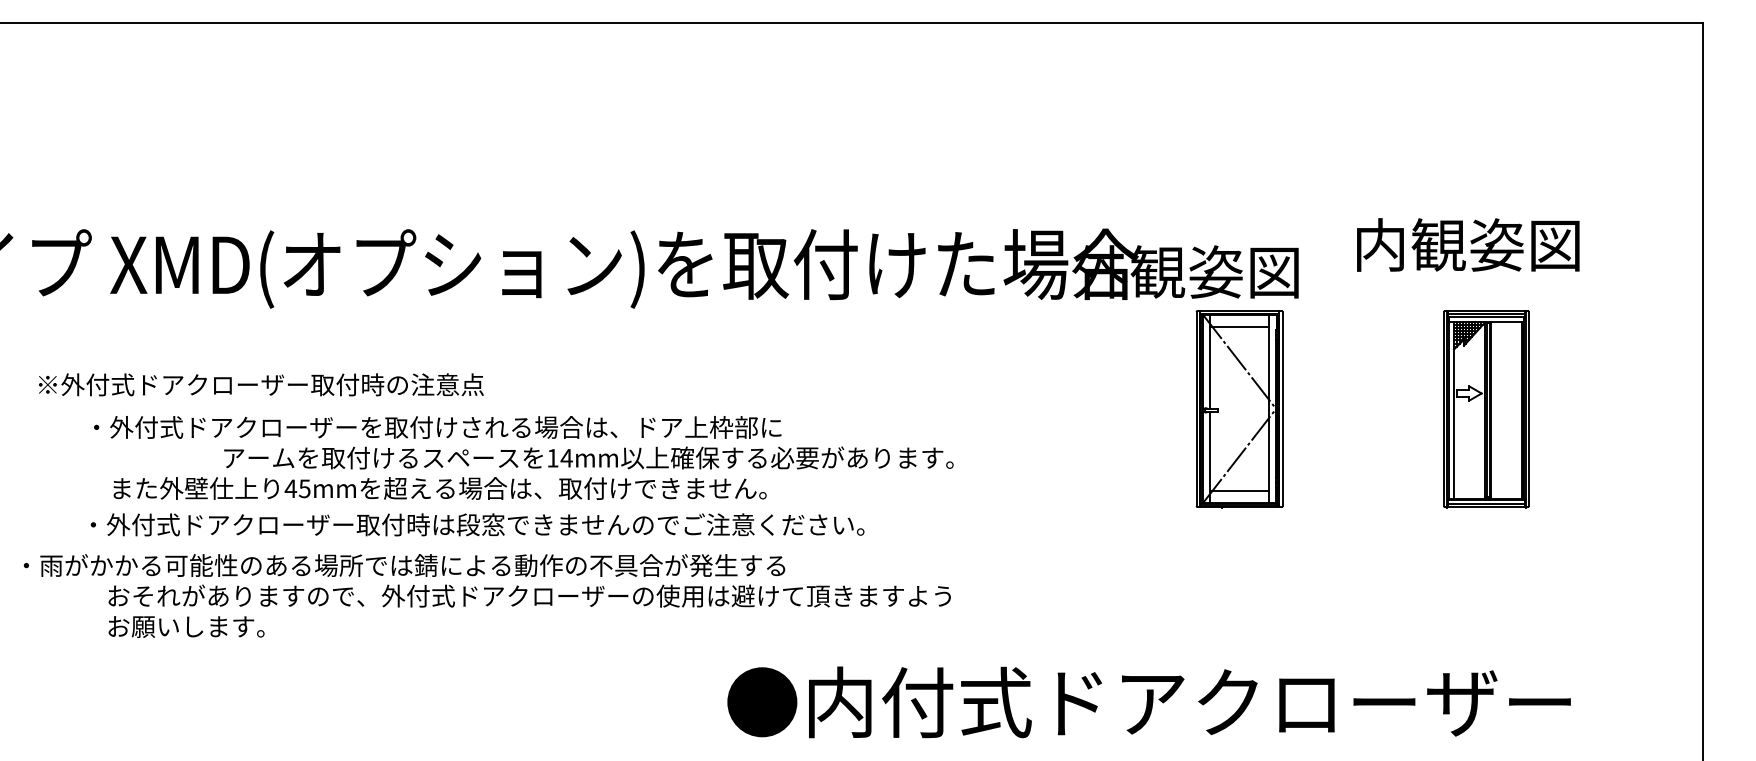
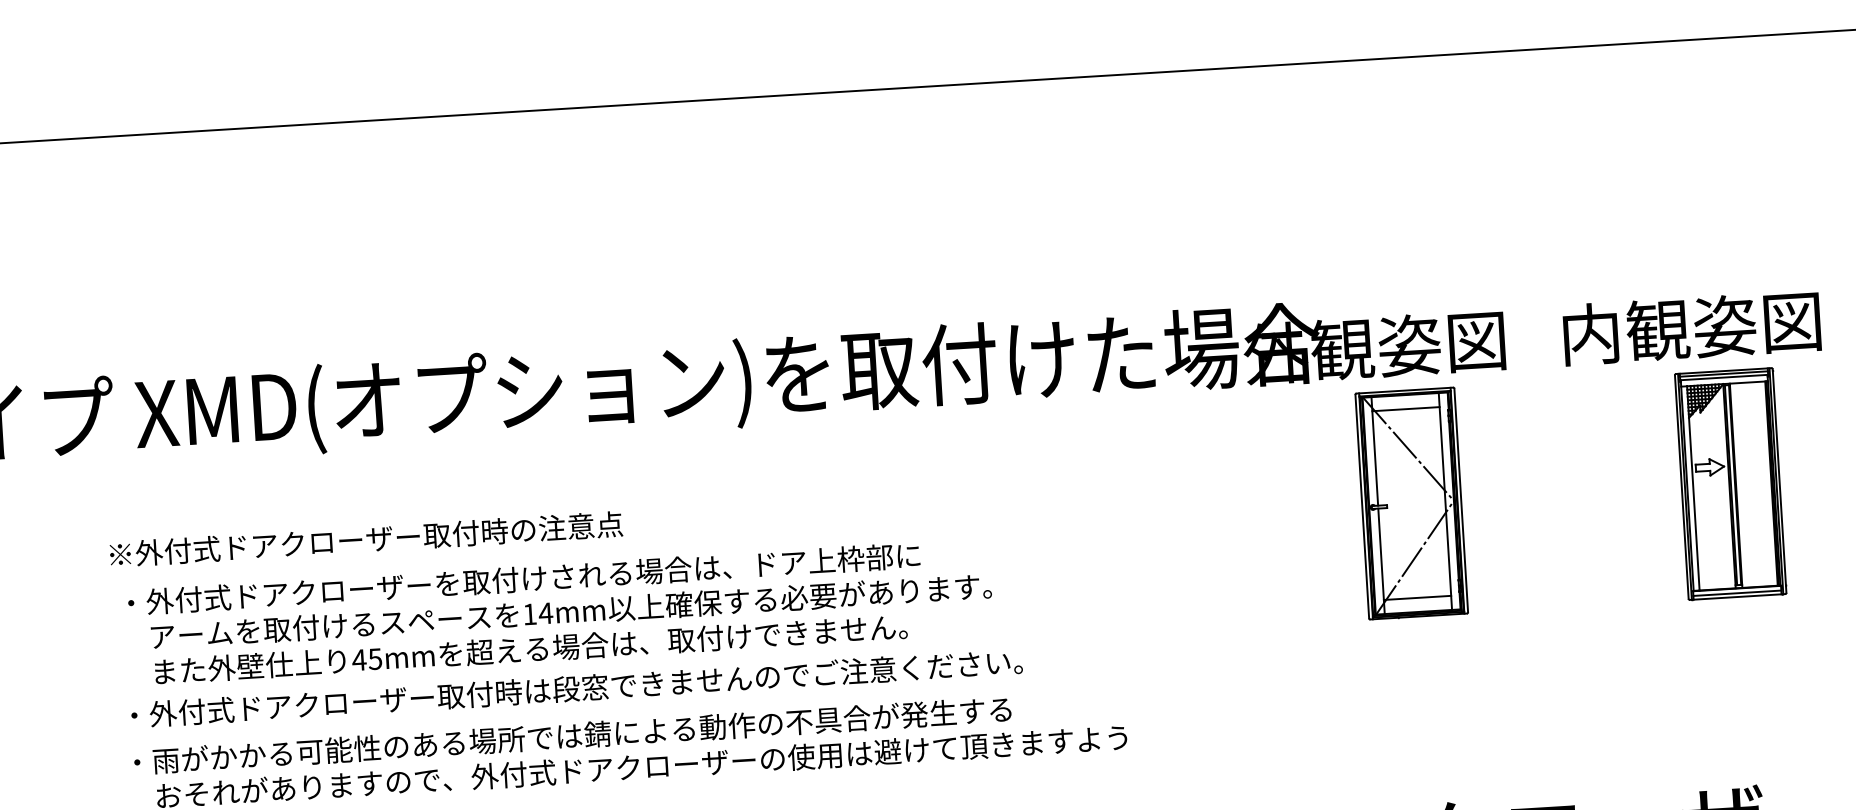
text: (1468, 244) -> (1692, 327), moved
text: (261, 384) -> (366, 539), moved
part: (1239, 409) -> (1411, 504), moved
text: (588, 457) -> (570, 611), moved
text: (404, 565) -> (572, 735), moved

